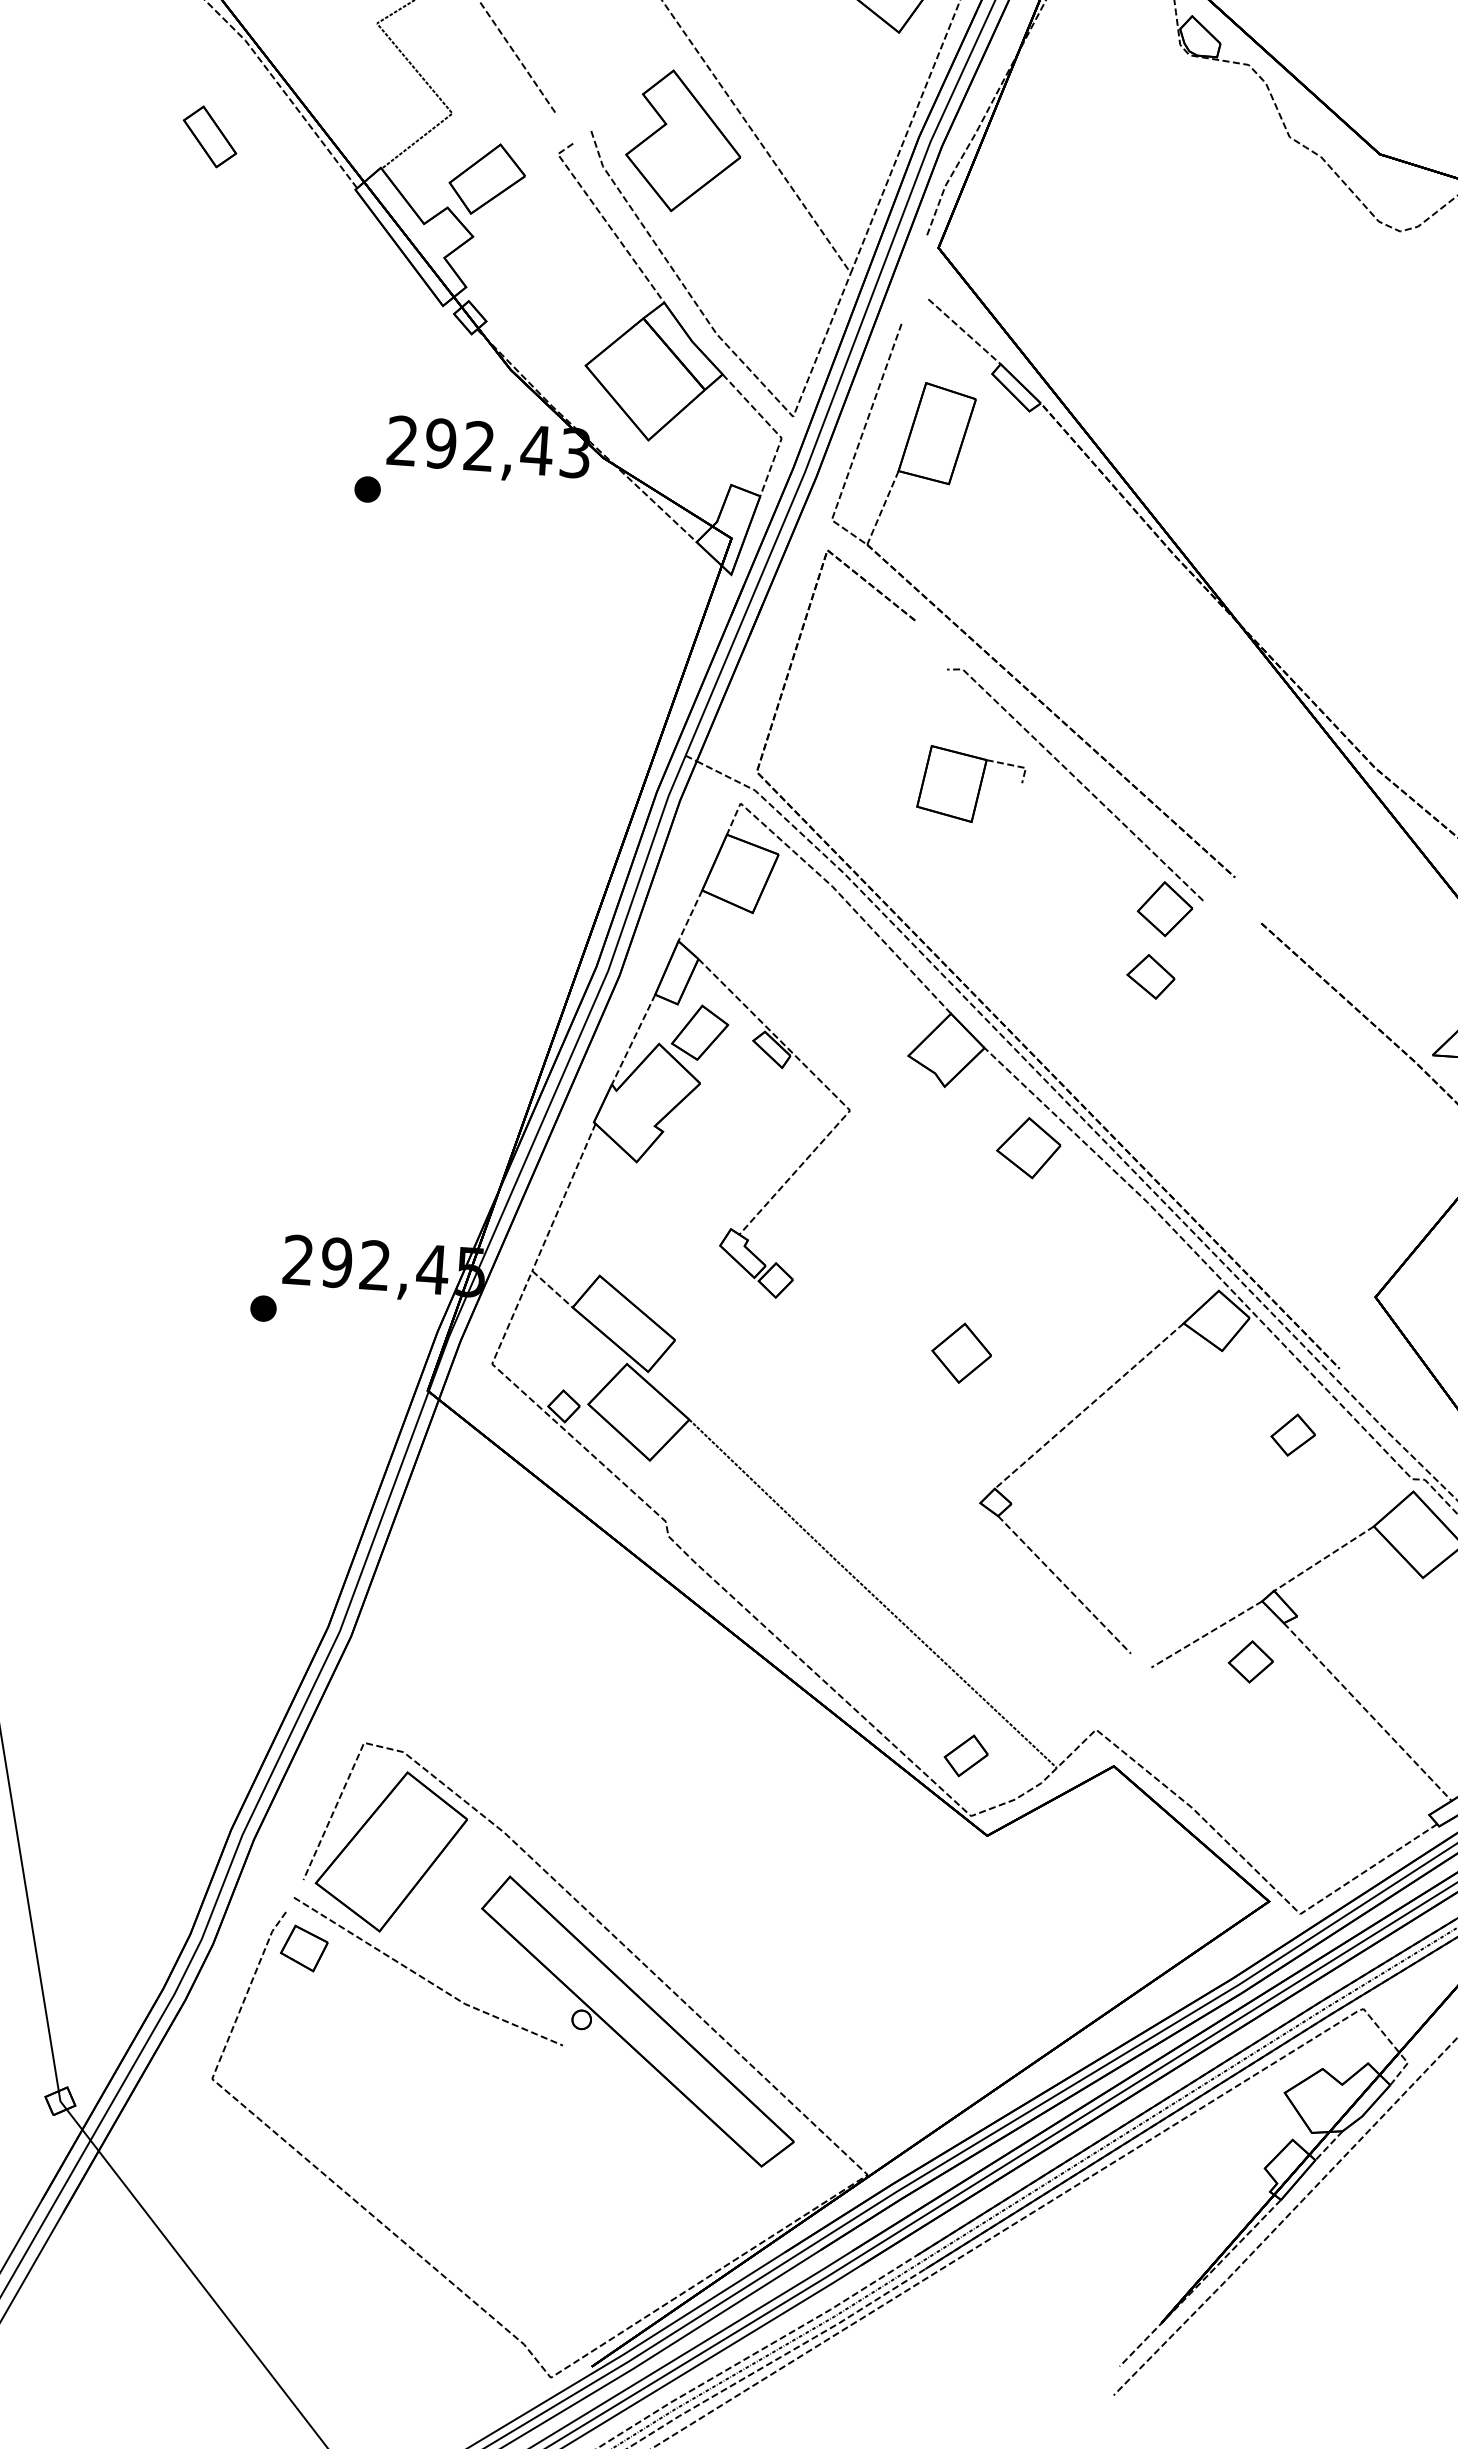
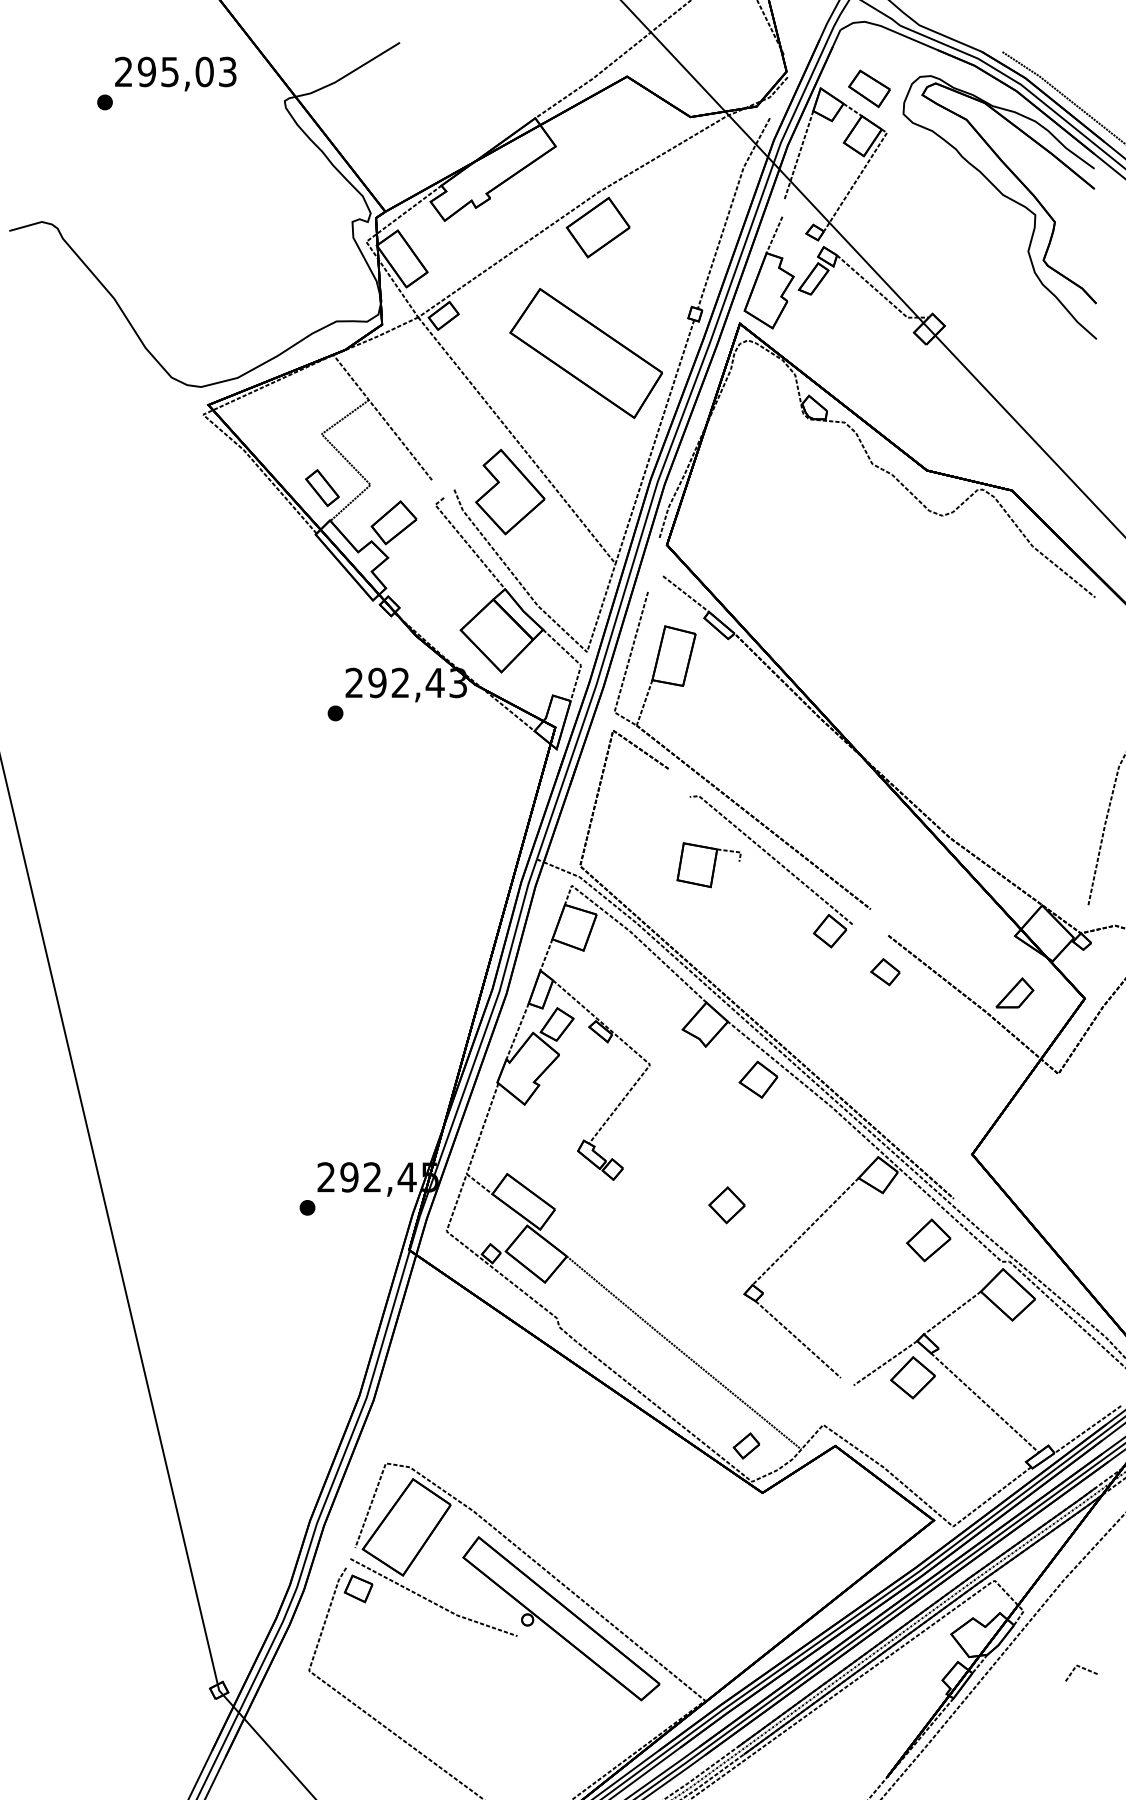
part: (210, 135) -> (322, 487), moved
part: (1150, 977) -> (885, 972), moved
part: (1292, 1435) -> (928, 1240), size x1.67
part: (1250, 1661) -> (912, 1377), size x1.67

